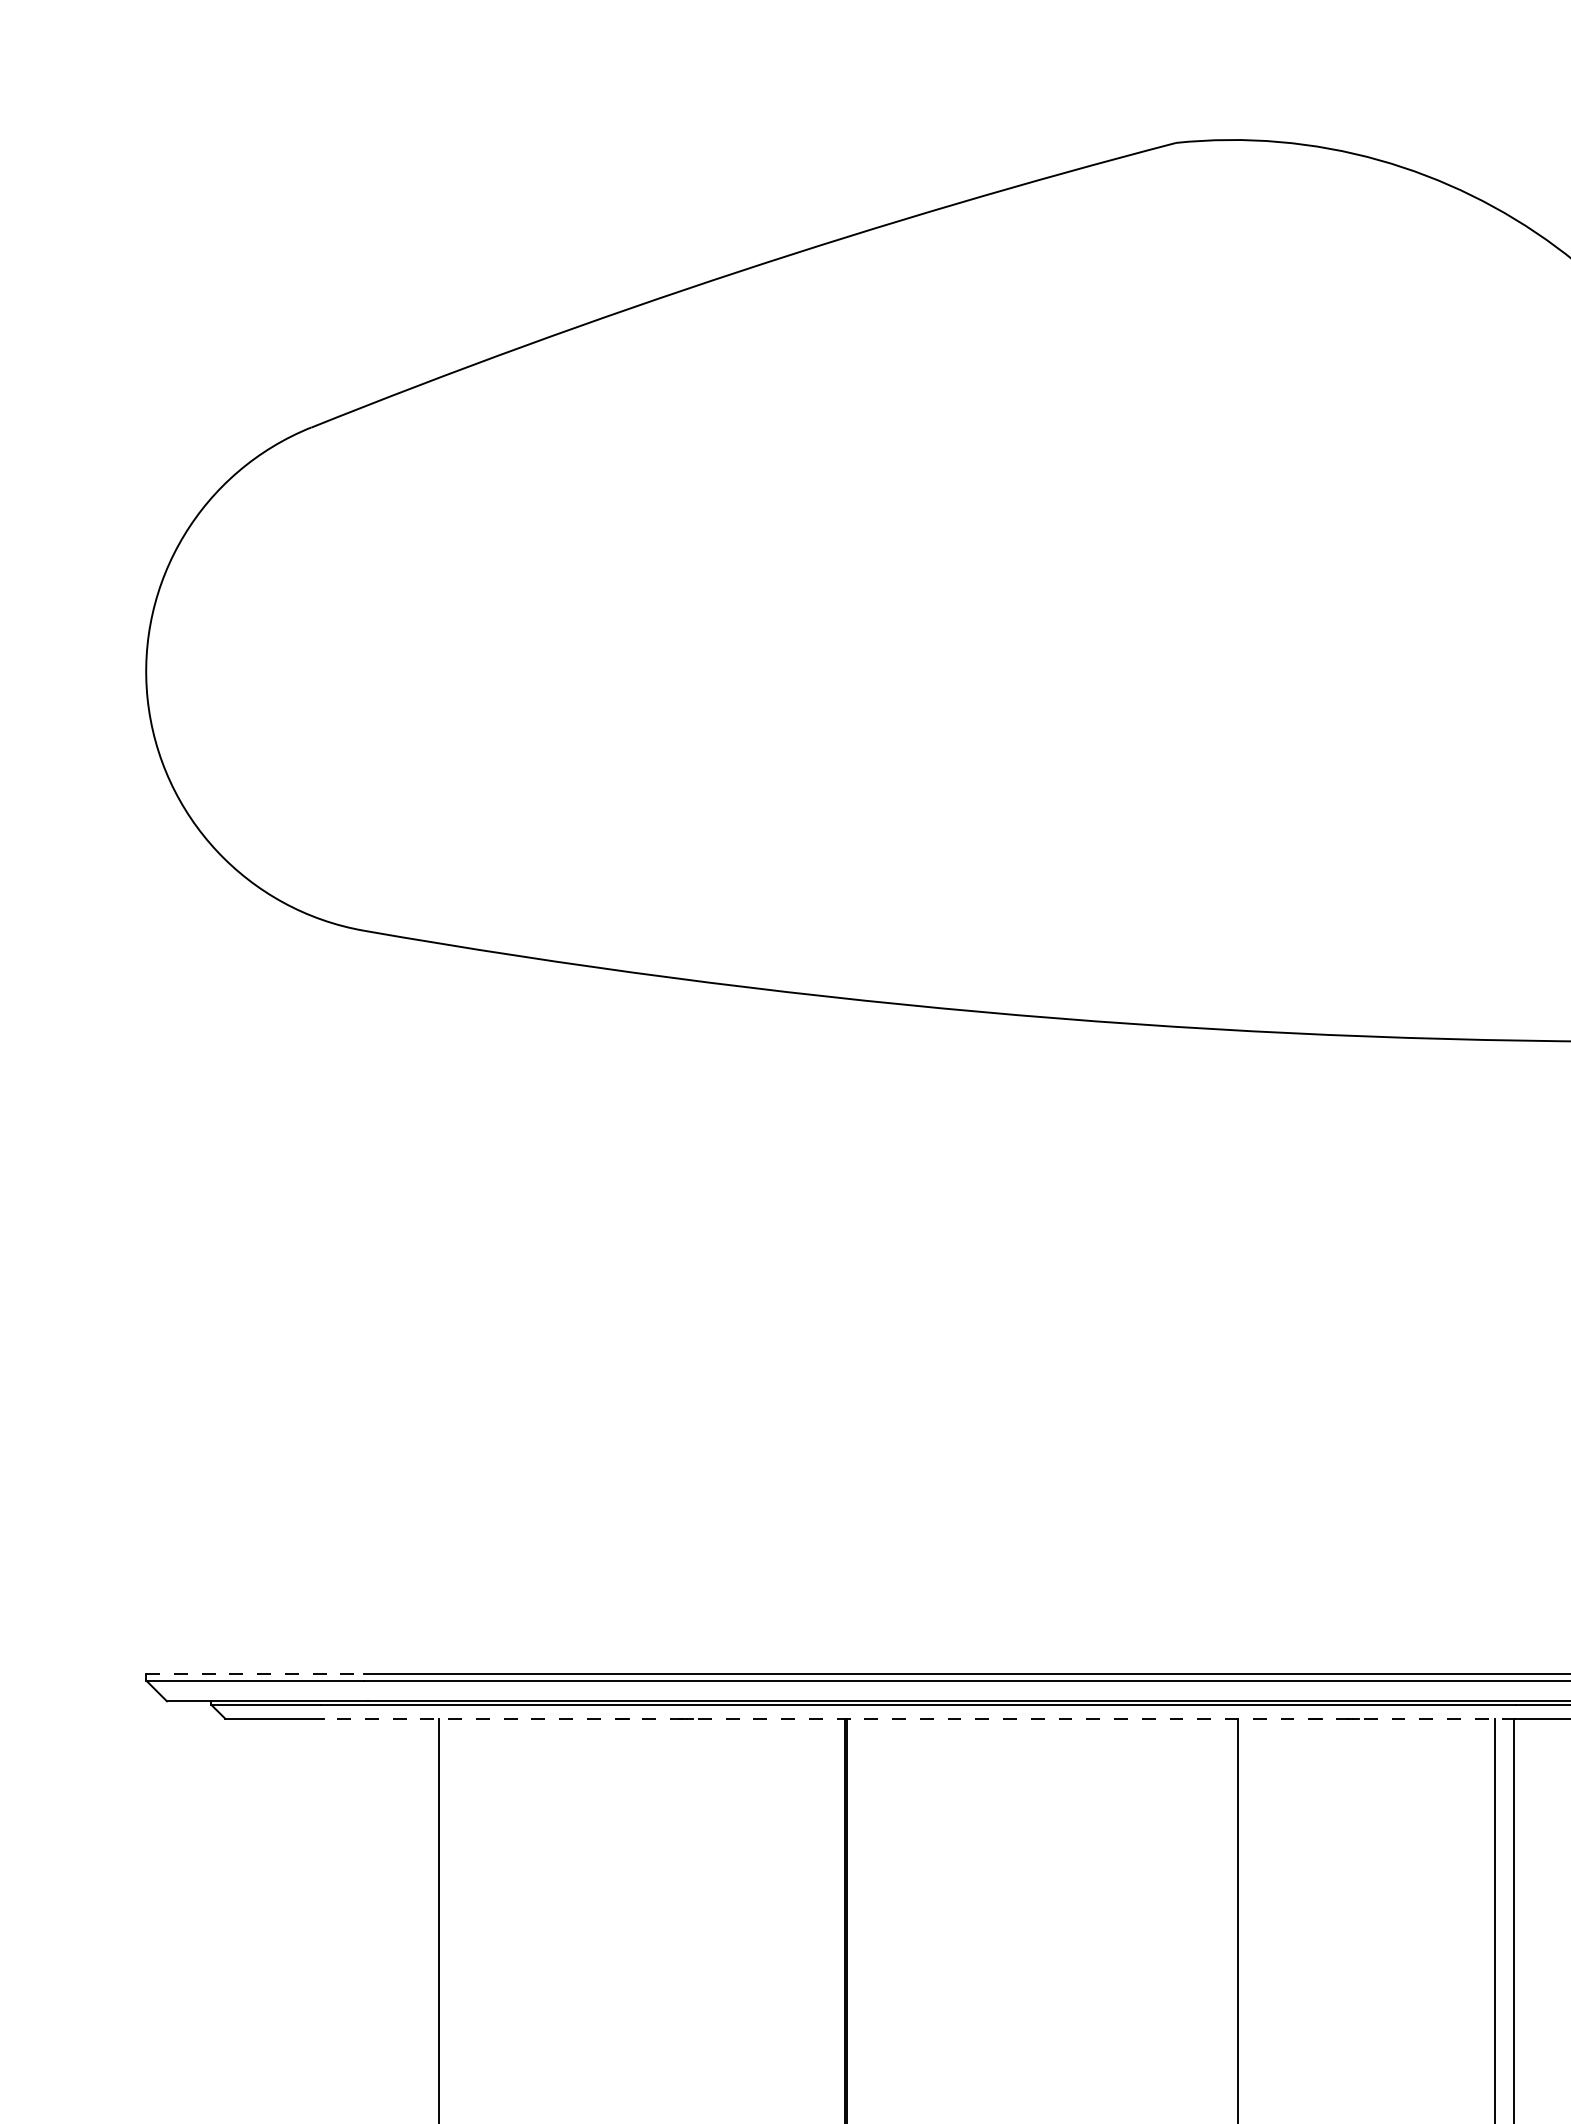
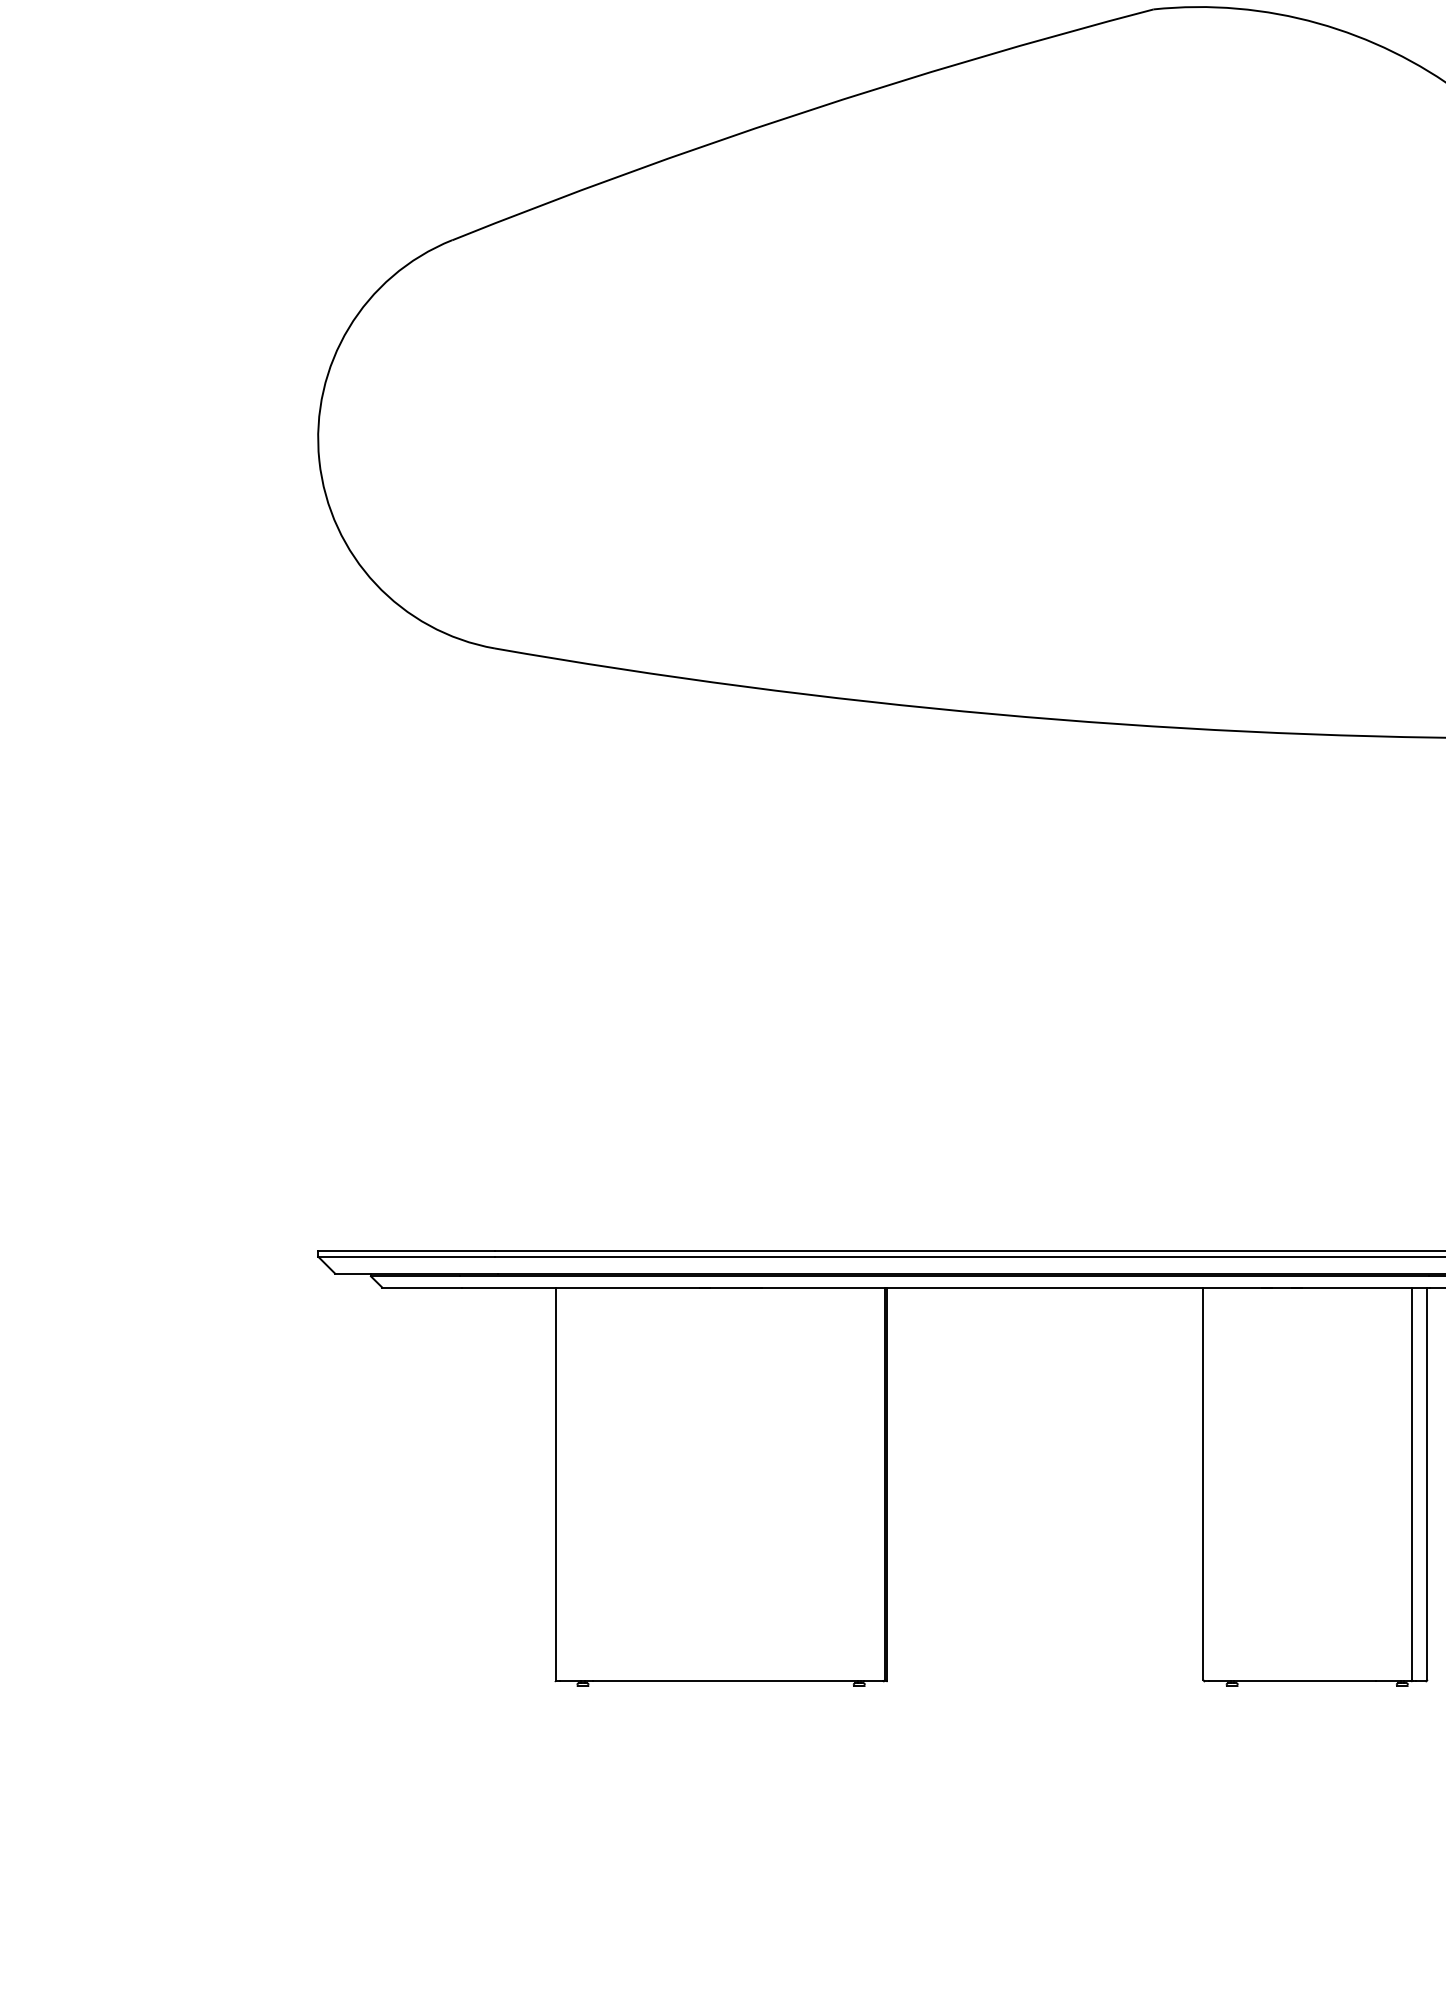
line: (256, 1674) -> (407, 1251), dashed -> solid
line: (919, 1718) -> (945, 1287), dashed -> solid

